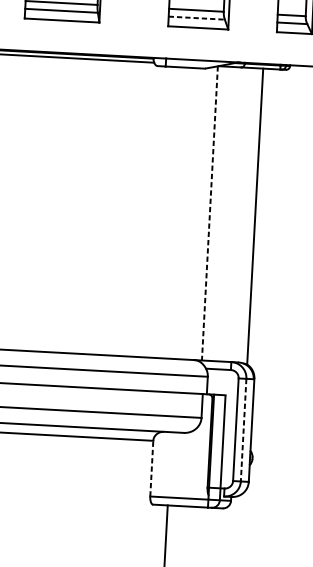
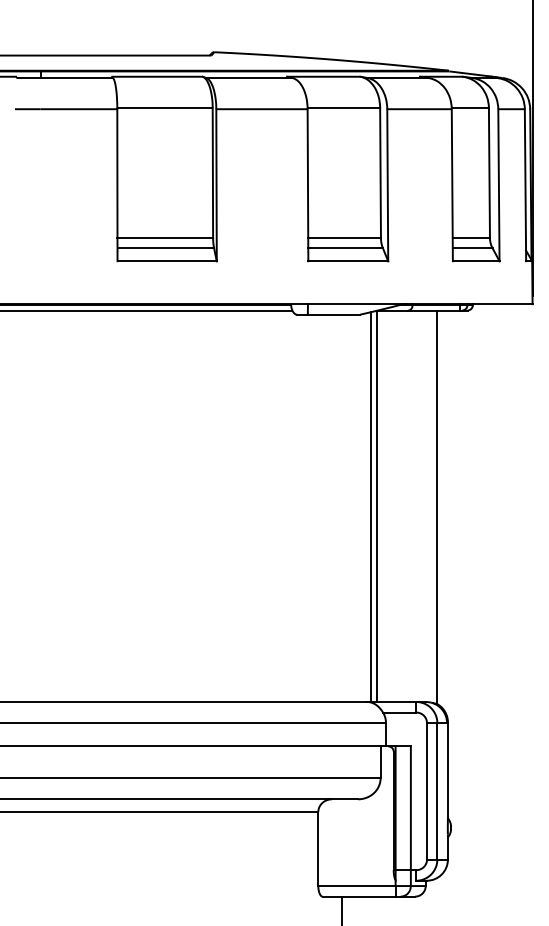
line: (197, 18) -> (346, 248), dashed -> solid
line: (205, 213) -> (371, 506), added
line: (210, 213) -> (377, 506), dashed -> solid
line: (243, 430) -> (437, 791), dashed -> solid
line: (151, 468) -> (318, 848), dashed -> solid

